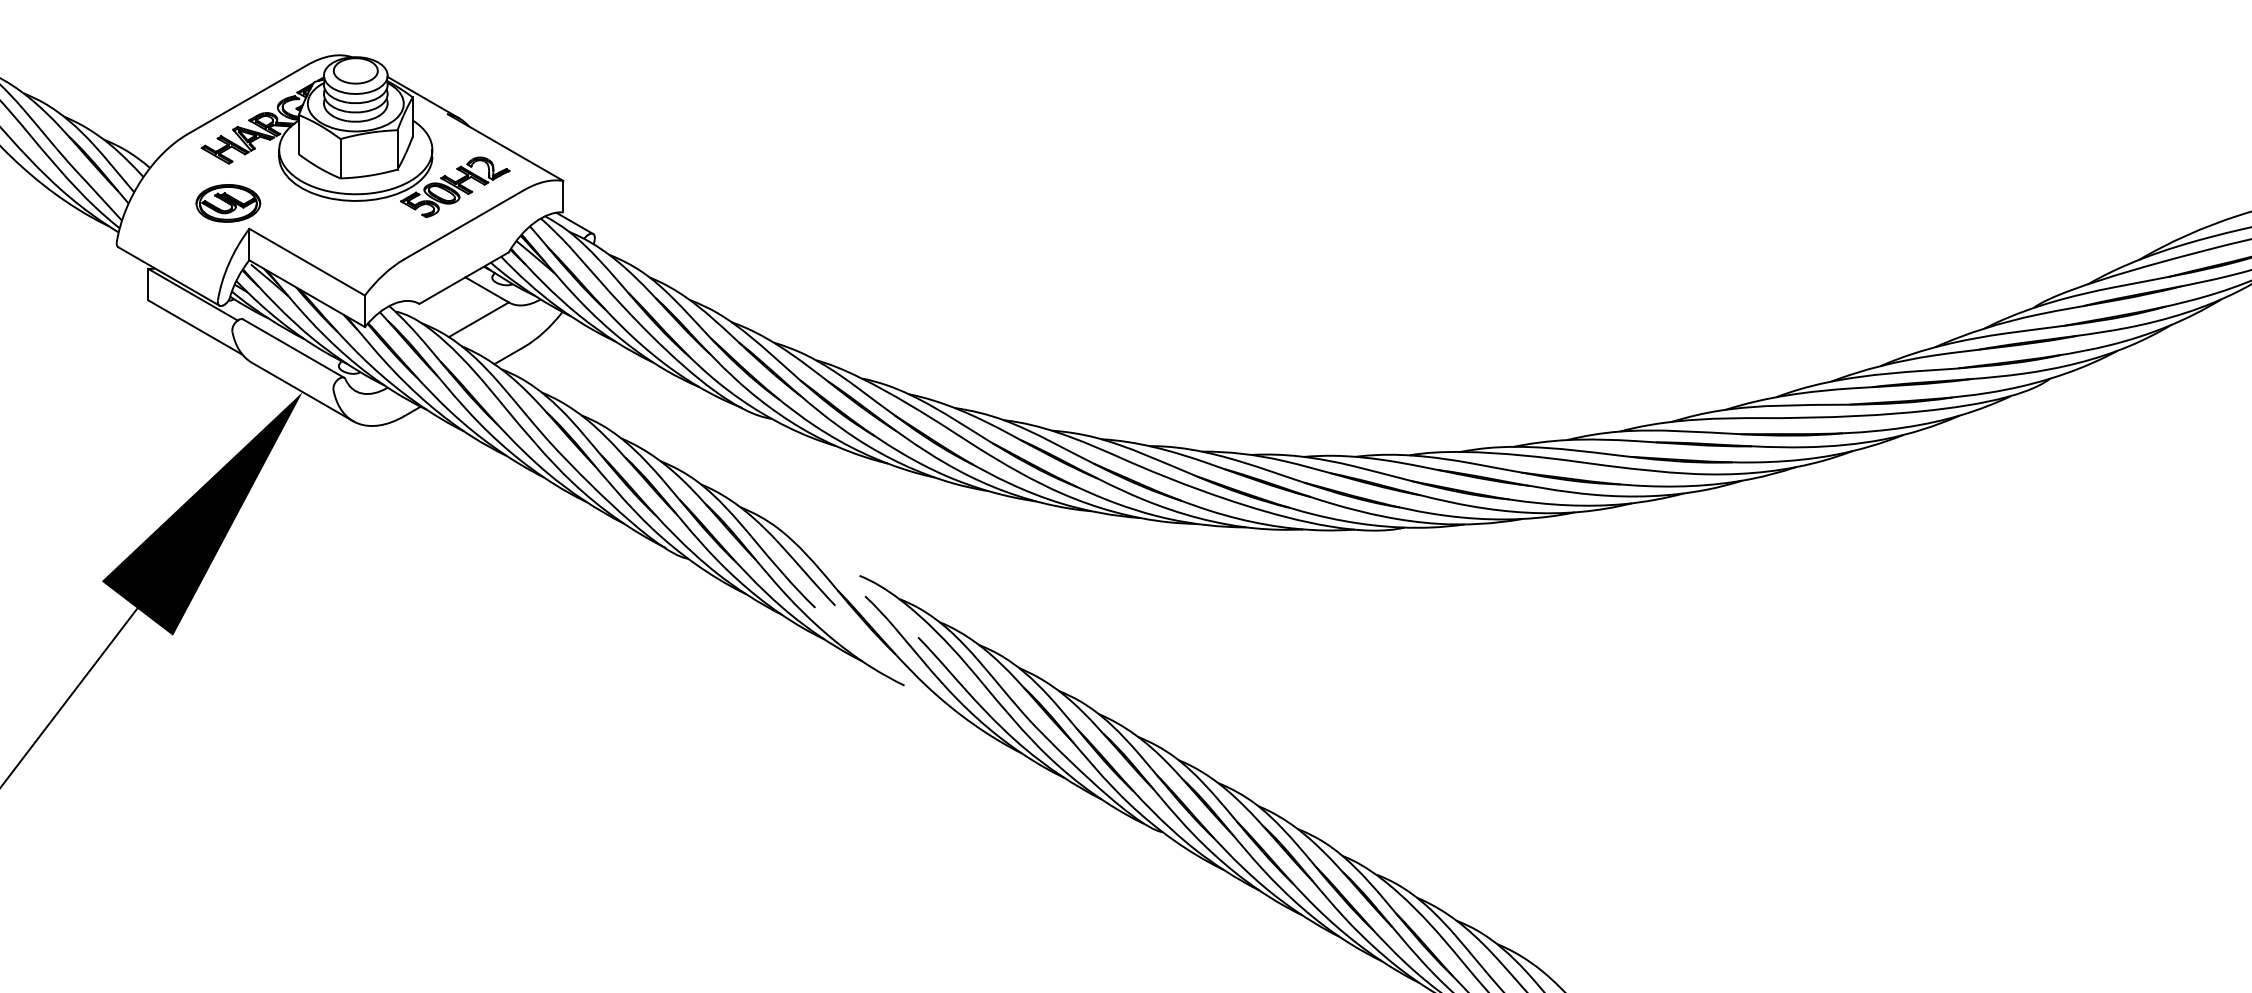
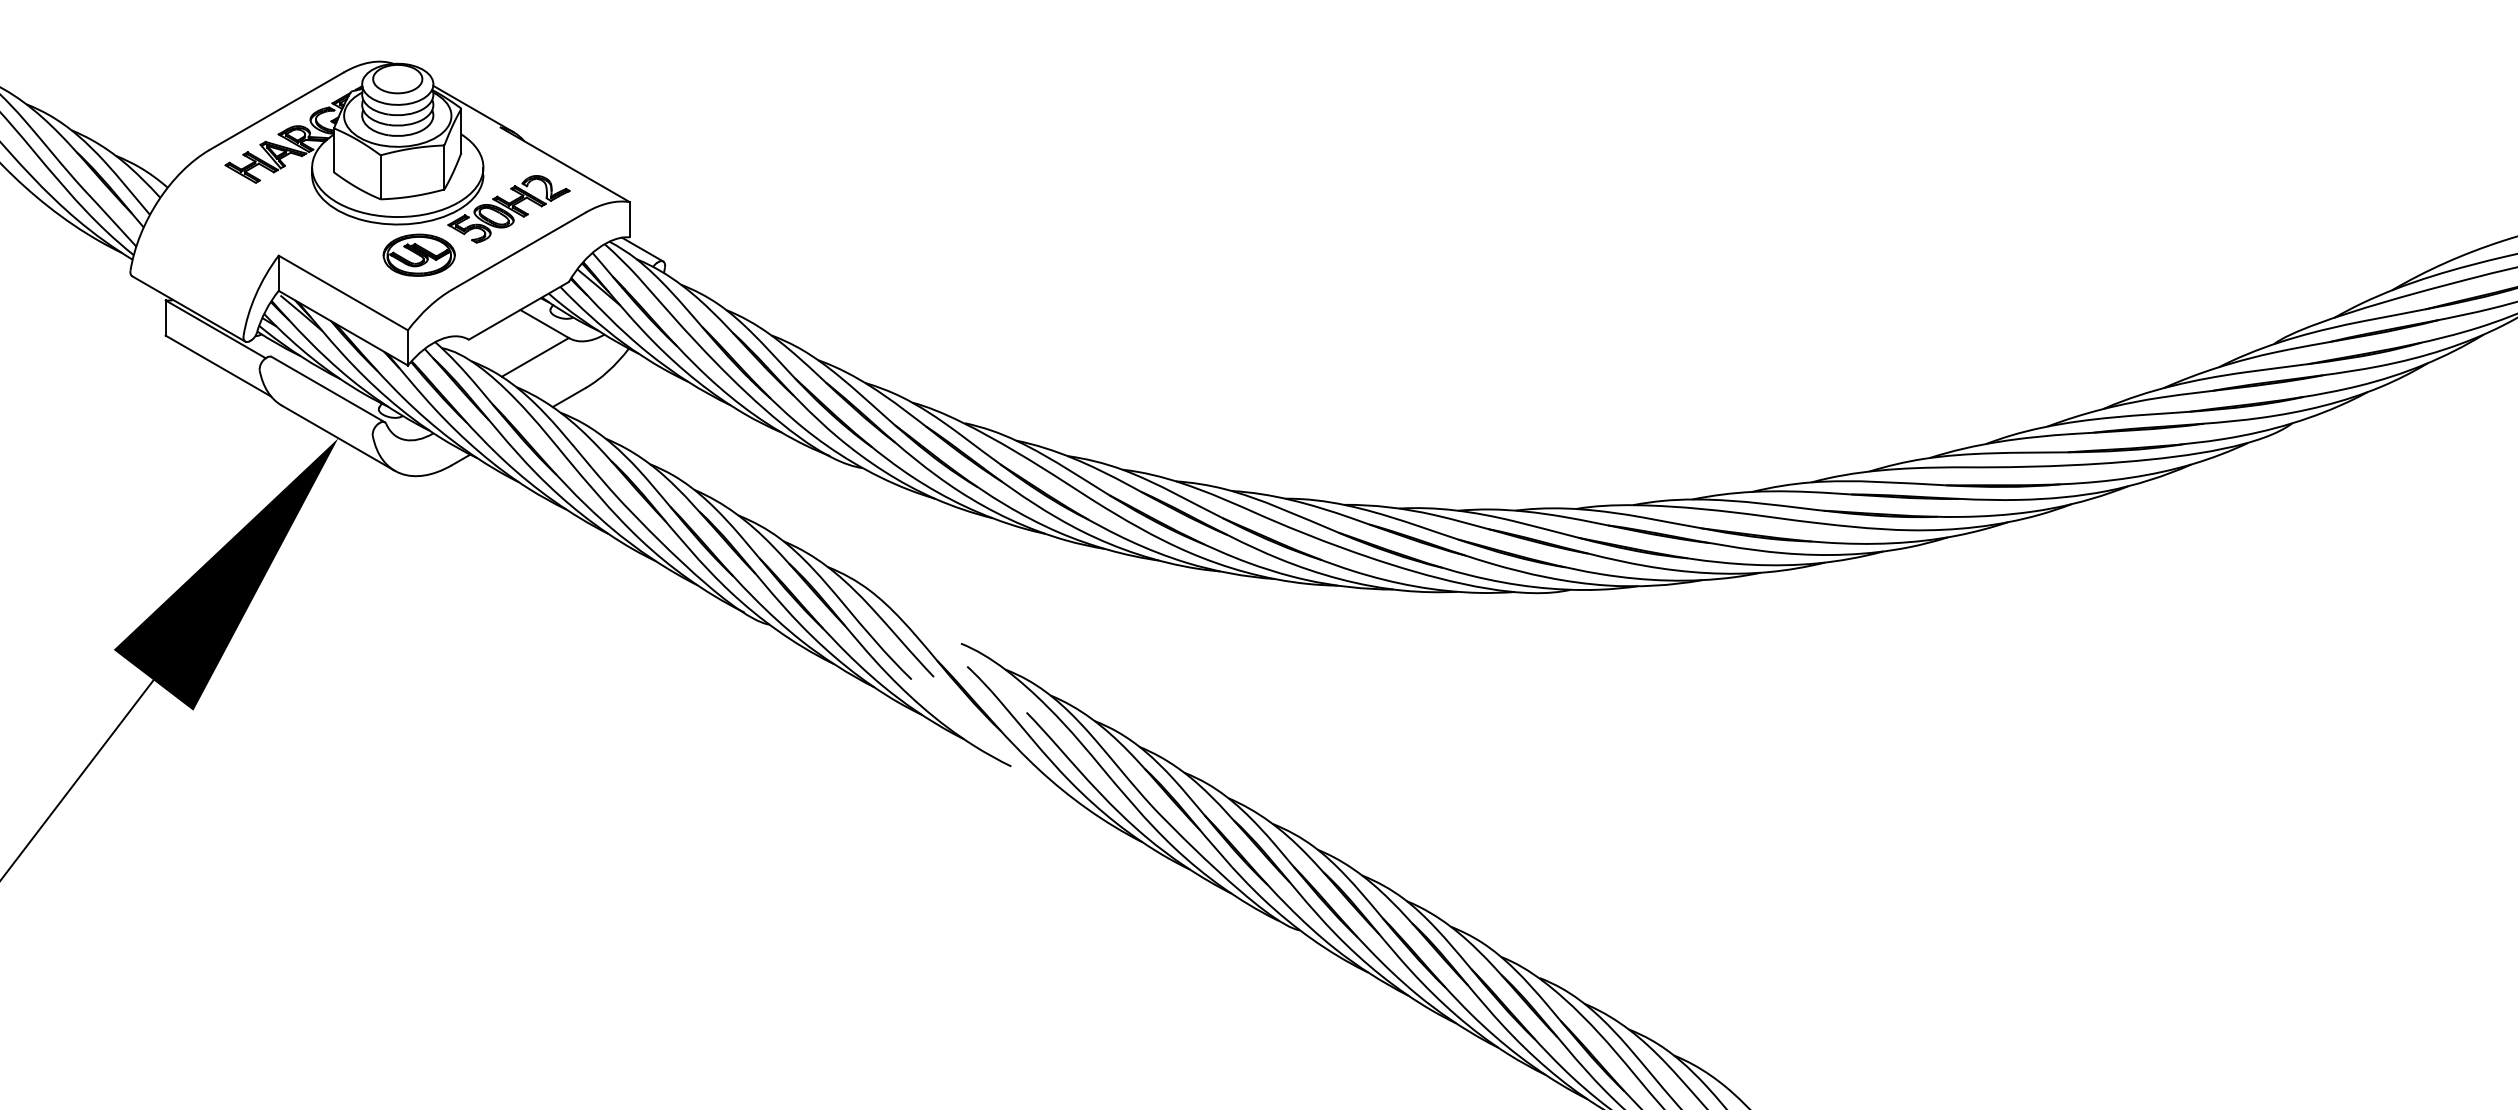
part: (227, 202) -> (418, 254), moved

